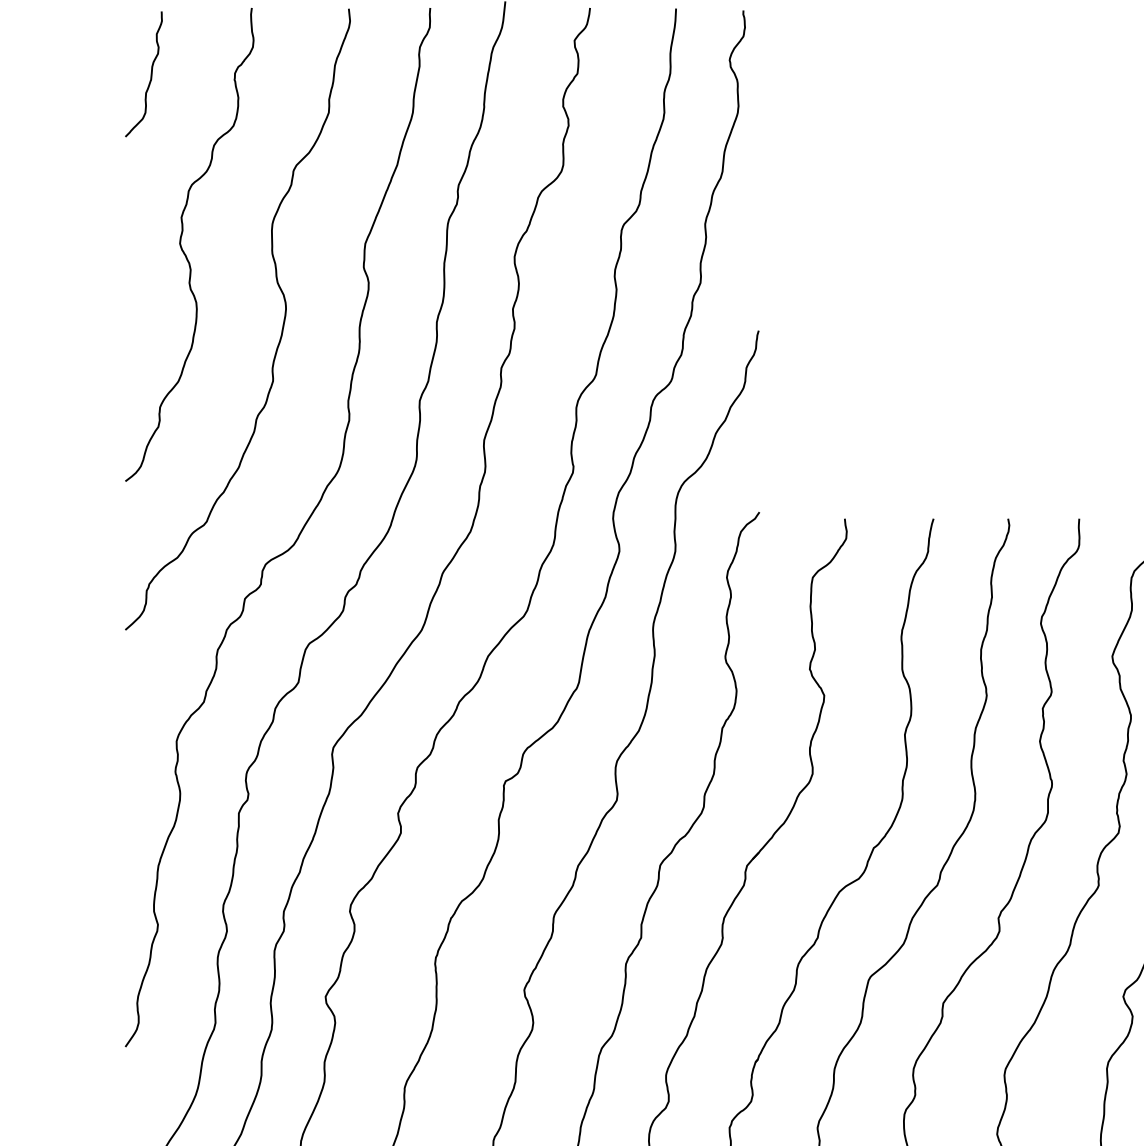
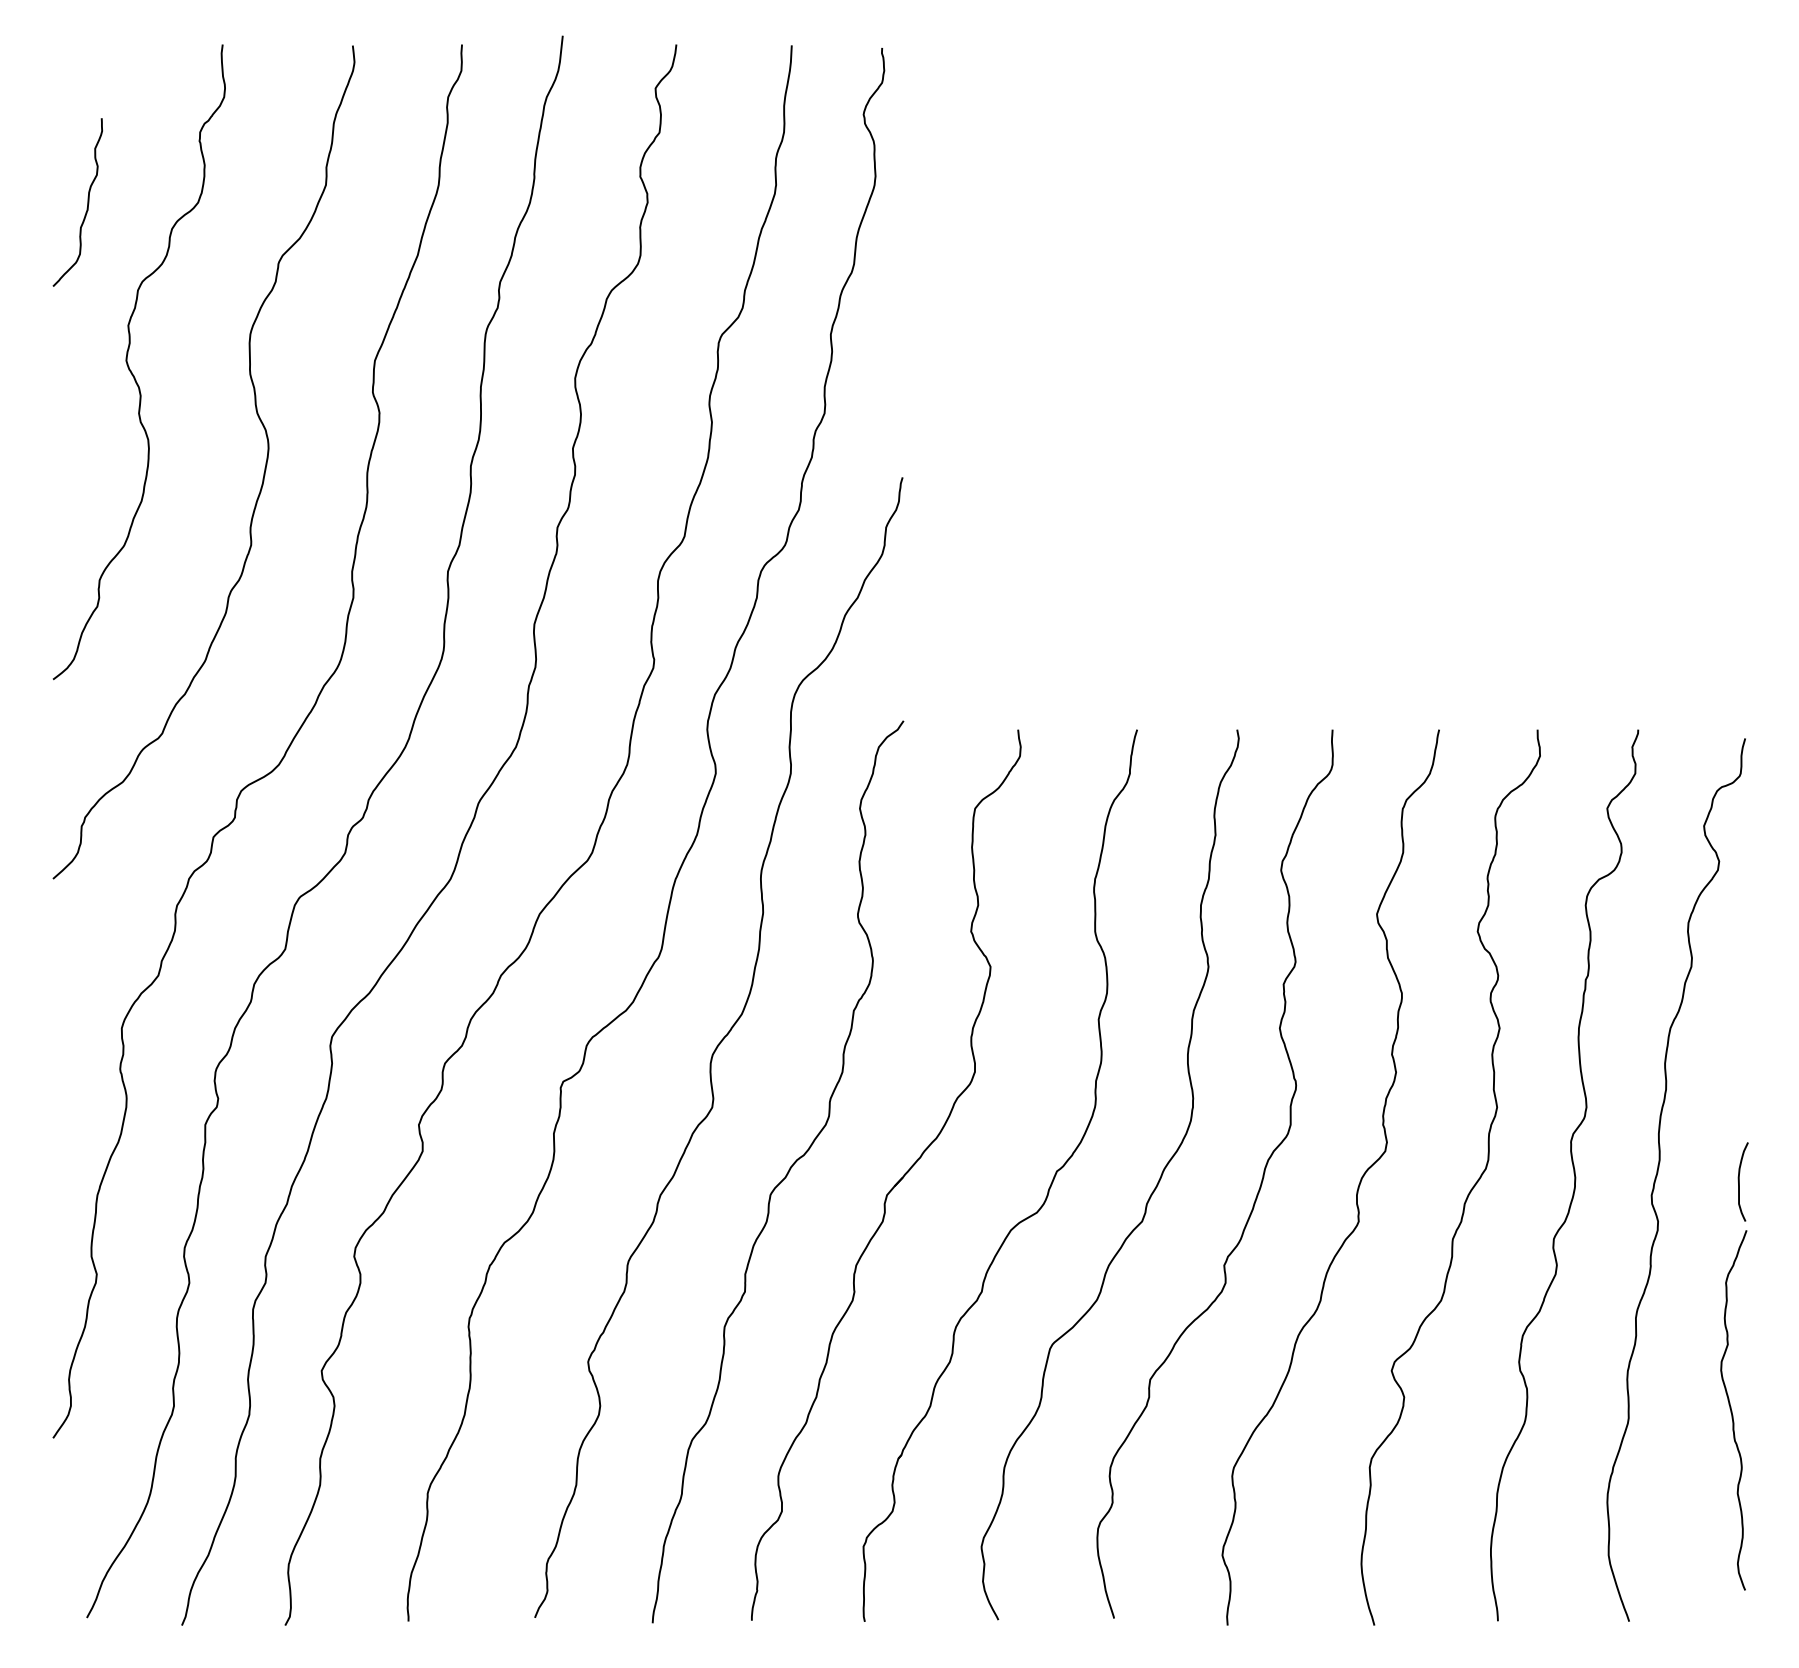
curve: (151, 74) -> (87, 202), moved

